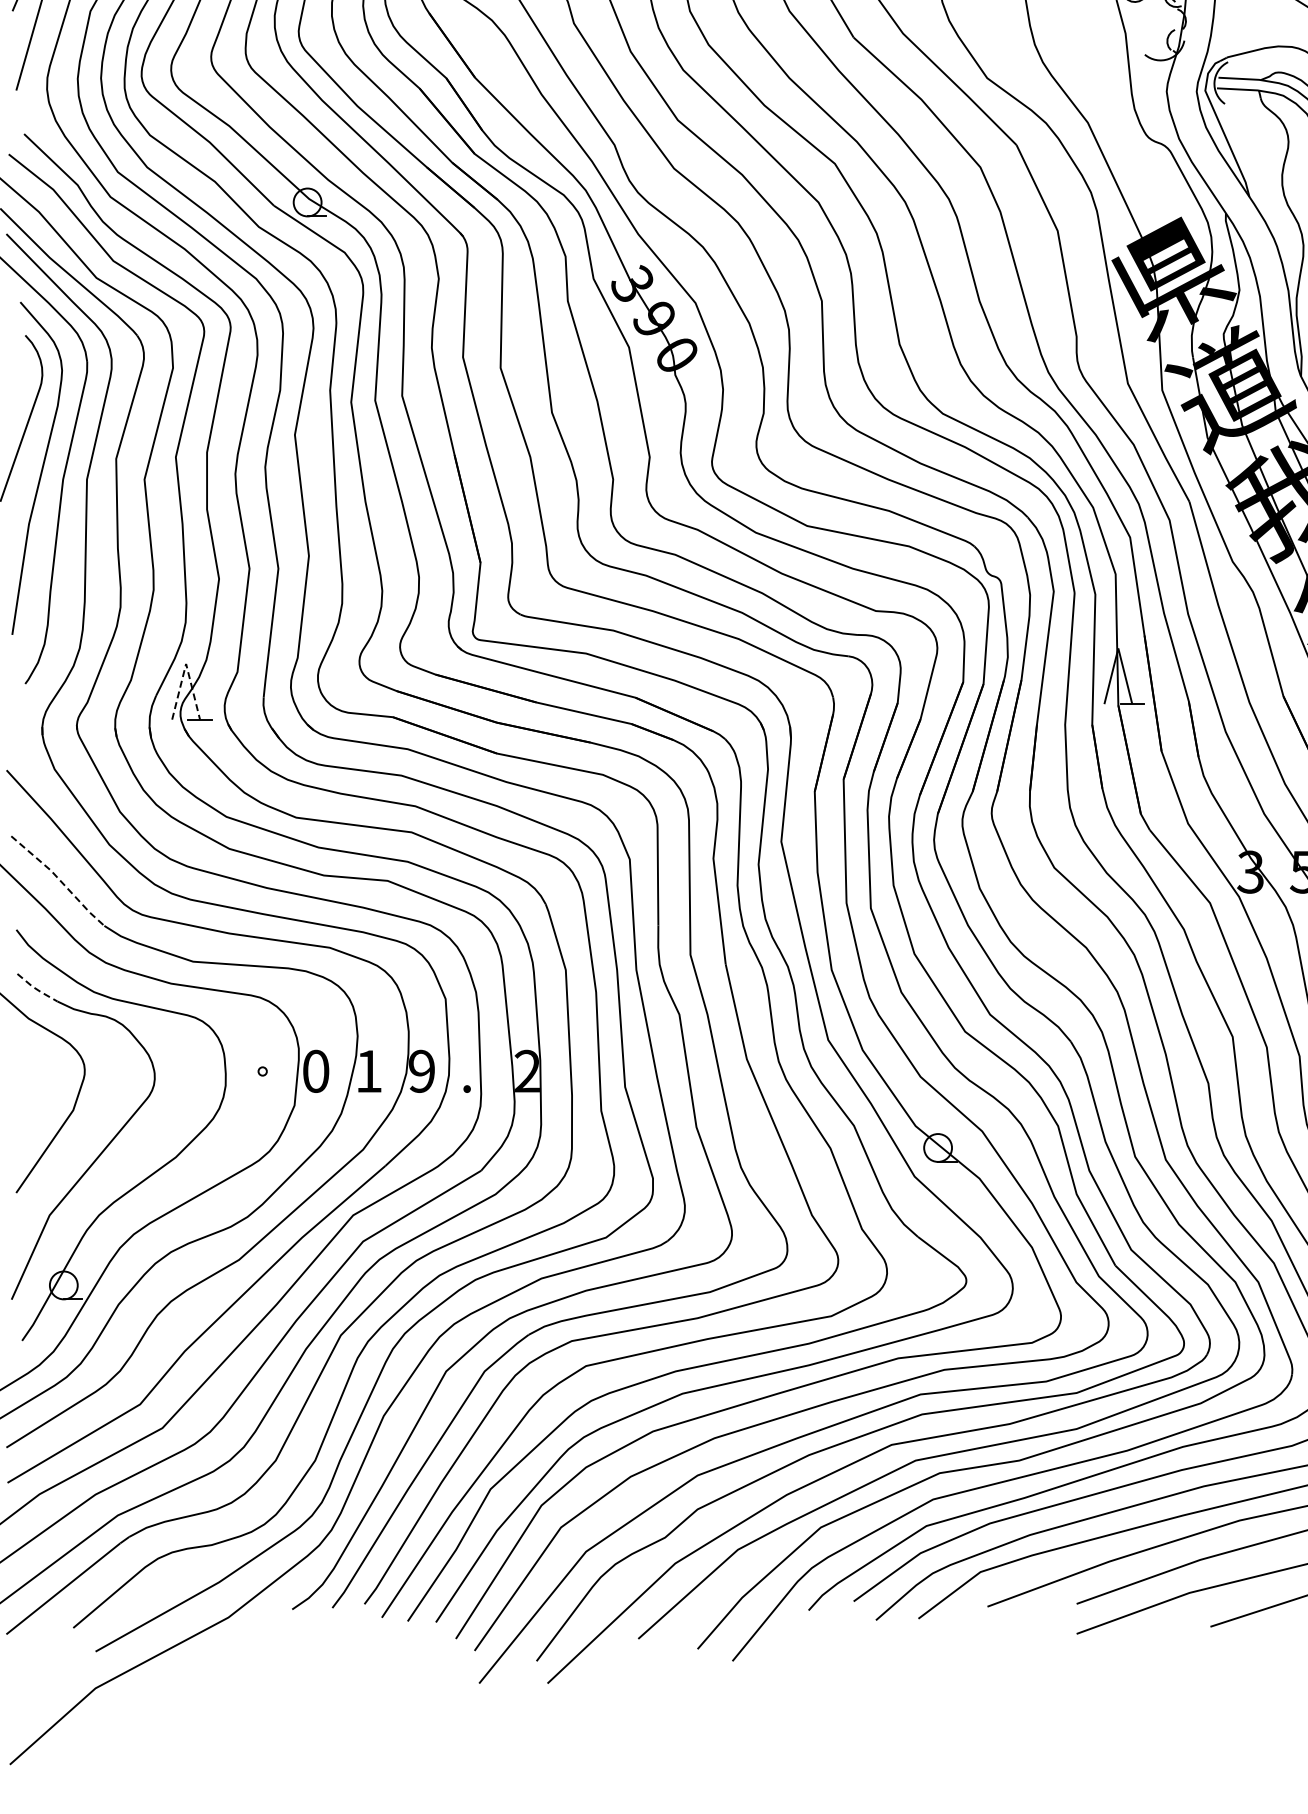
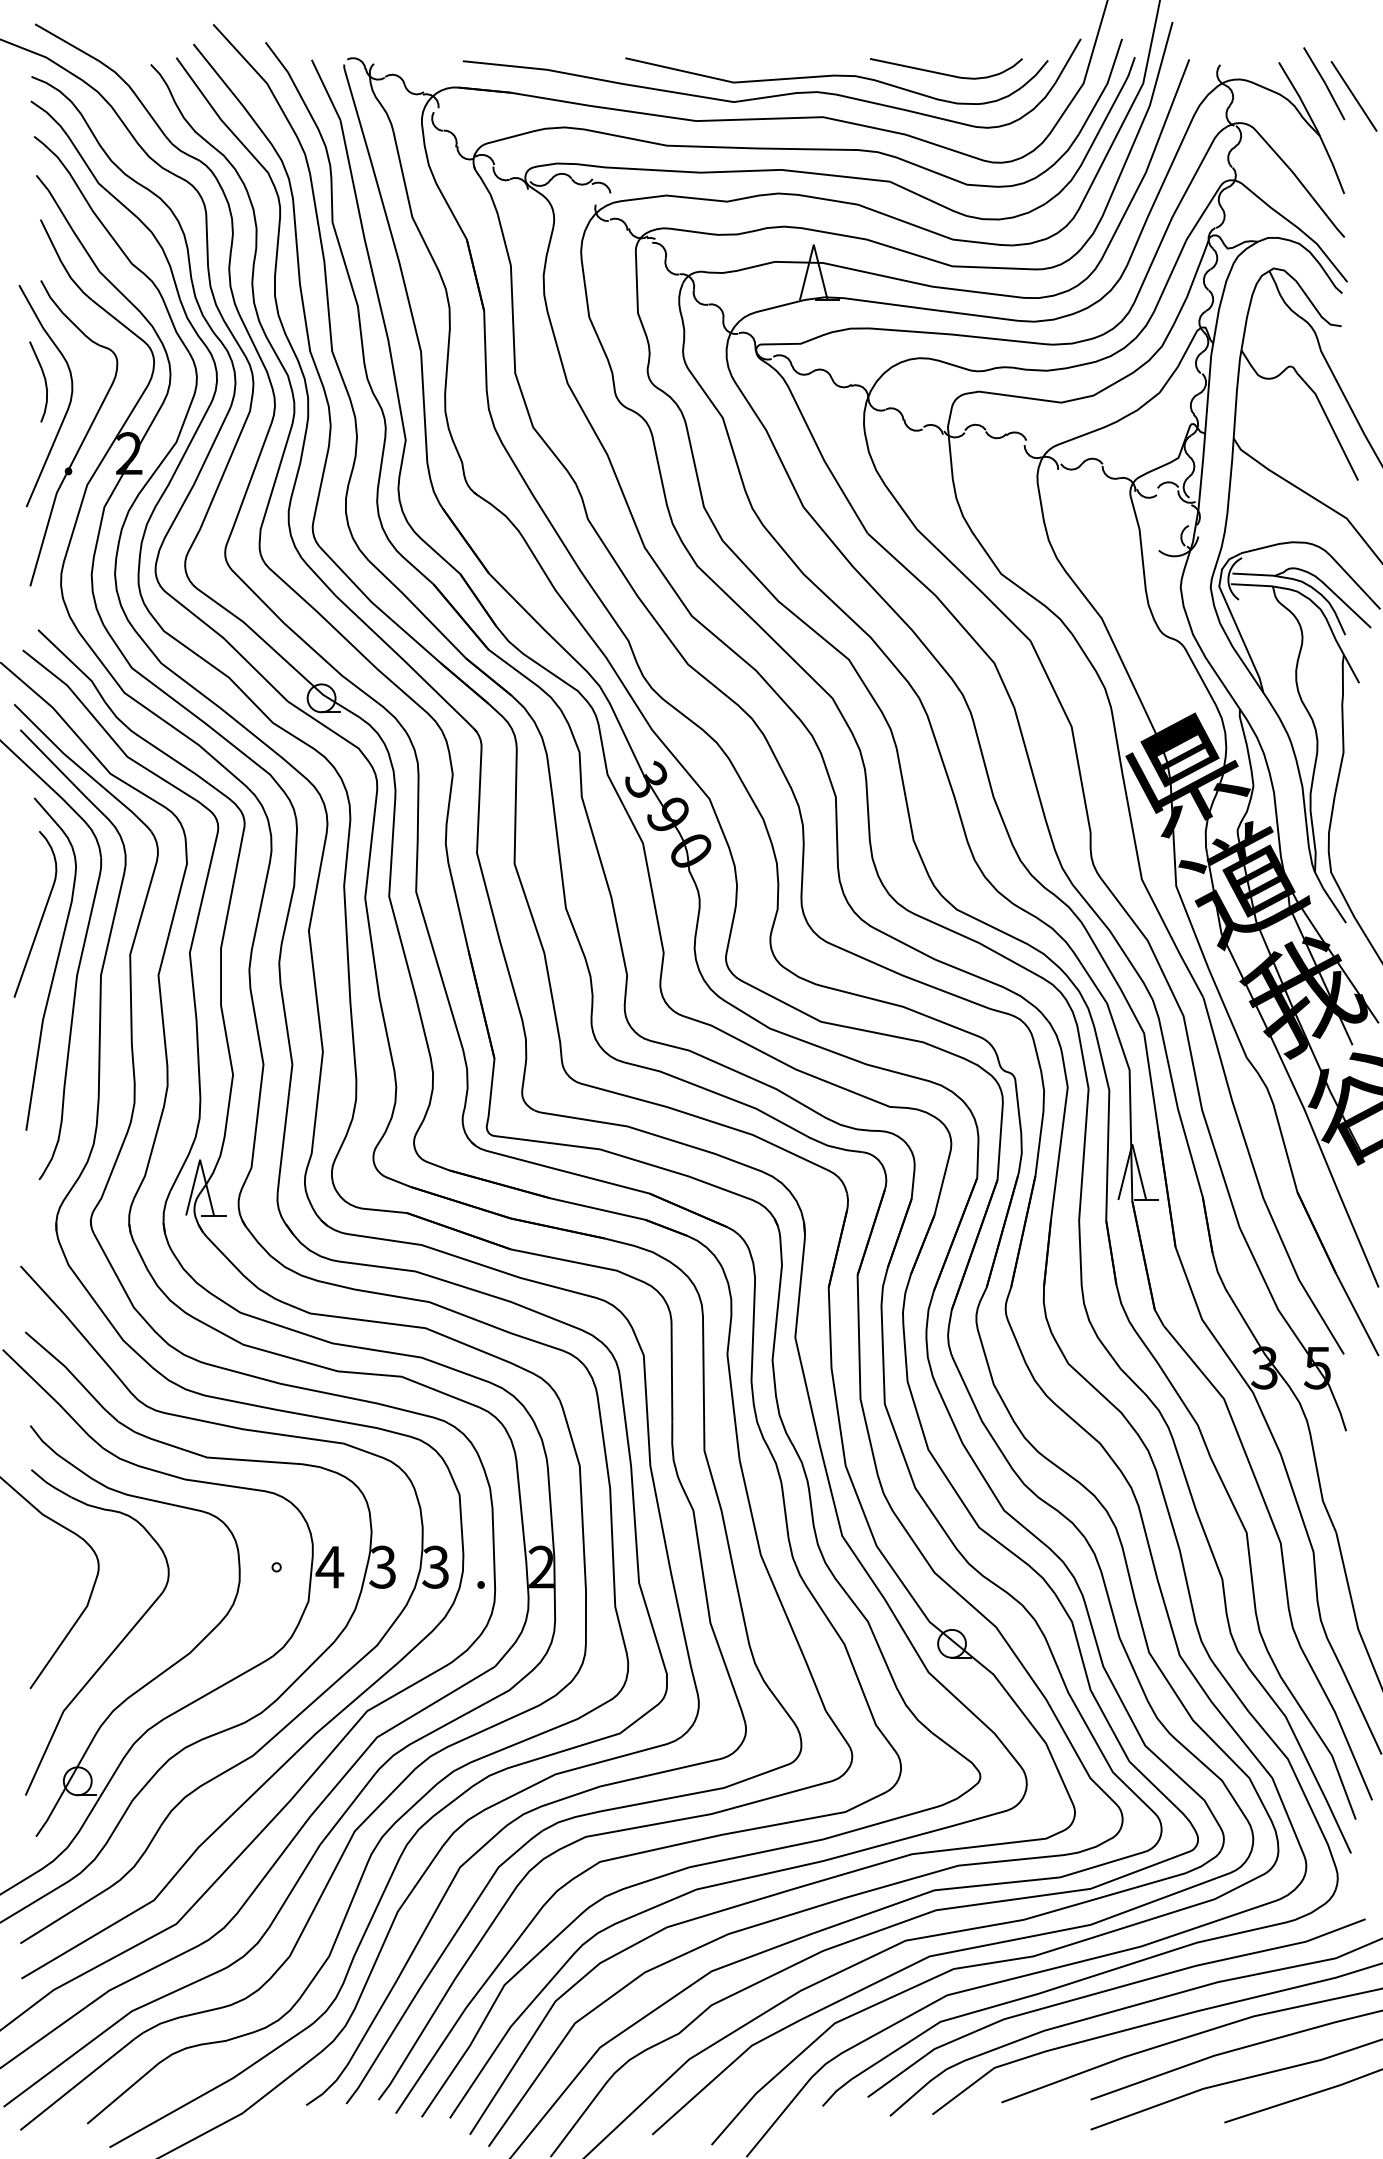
line: (186, 663) -> (200, 1159), dashed -> solid
line: (59, 879) -> (73, 1375), dashed -> solid
line: (36, 989) -> (50, 1485), dashed -> solid
text: (315, 1070) -> (329, 1566), 0 -> 4
text: (368, 1070) -> (382, 1566), 1 -> 3
text: (421, 1070) -> (435, 1566), 9 -> 3

